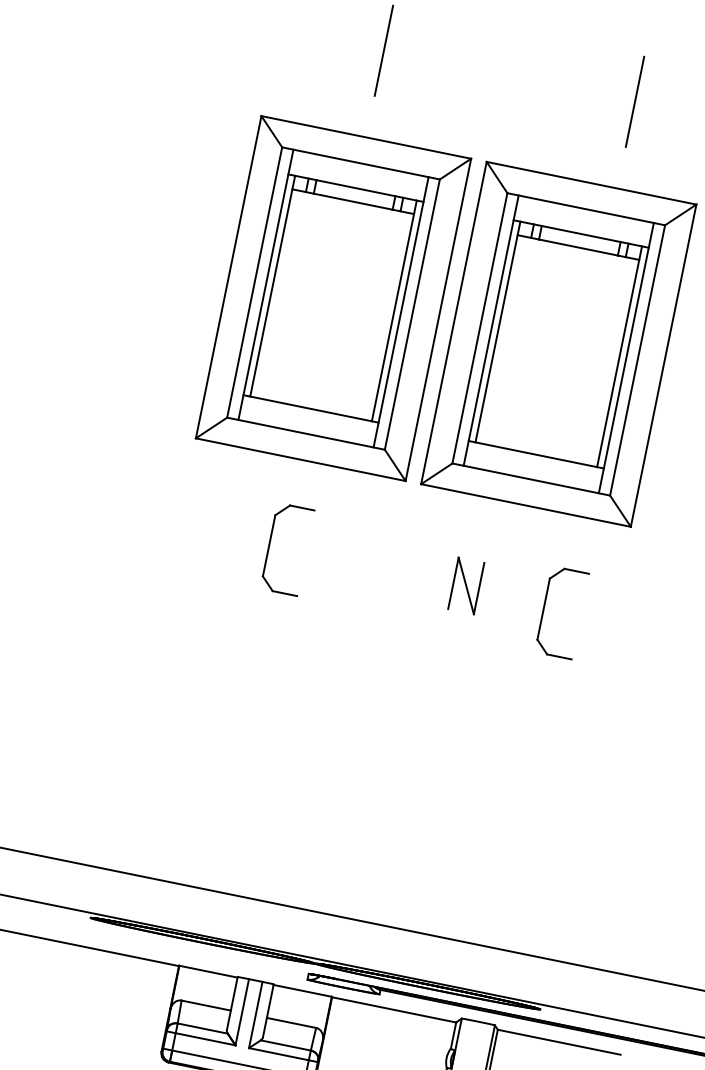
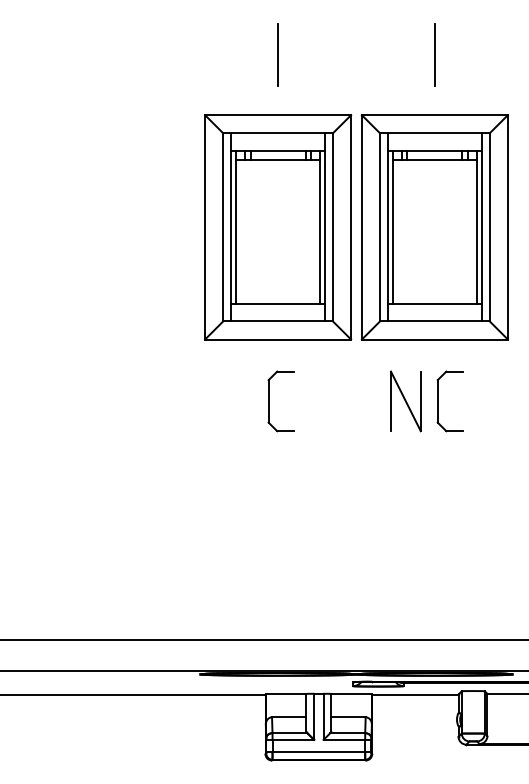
line: (634, 101) -> (434, 54), moved
part: (465, 585) -> (405, 401), size x1.67
part: (544, 609) -> (438, 401), moved

